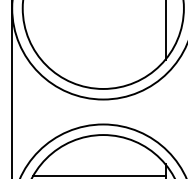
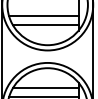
line: (94, 31) -> (43, 16), added
line: (98, 47) -> (45, 24), added

